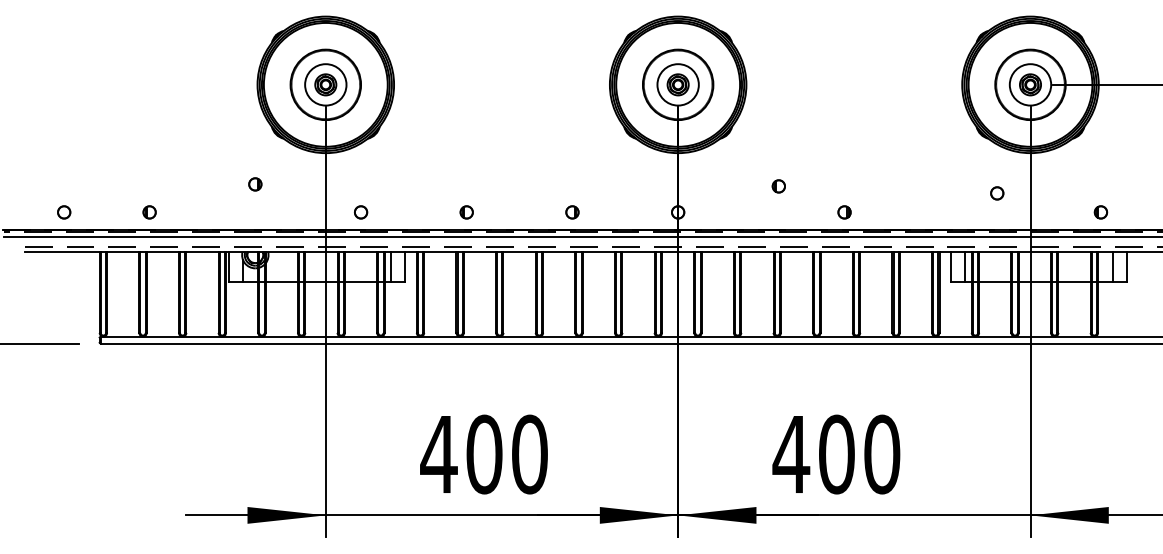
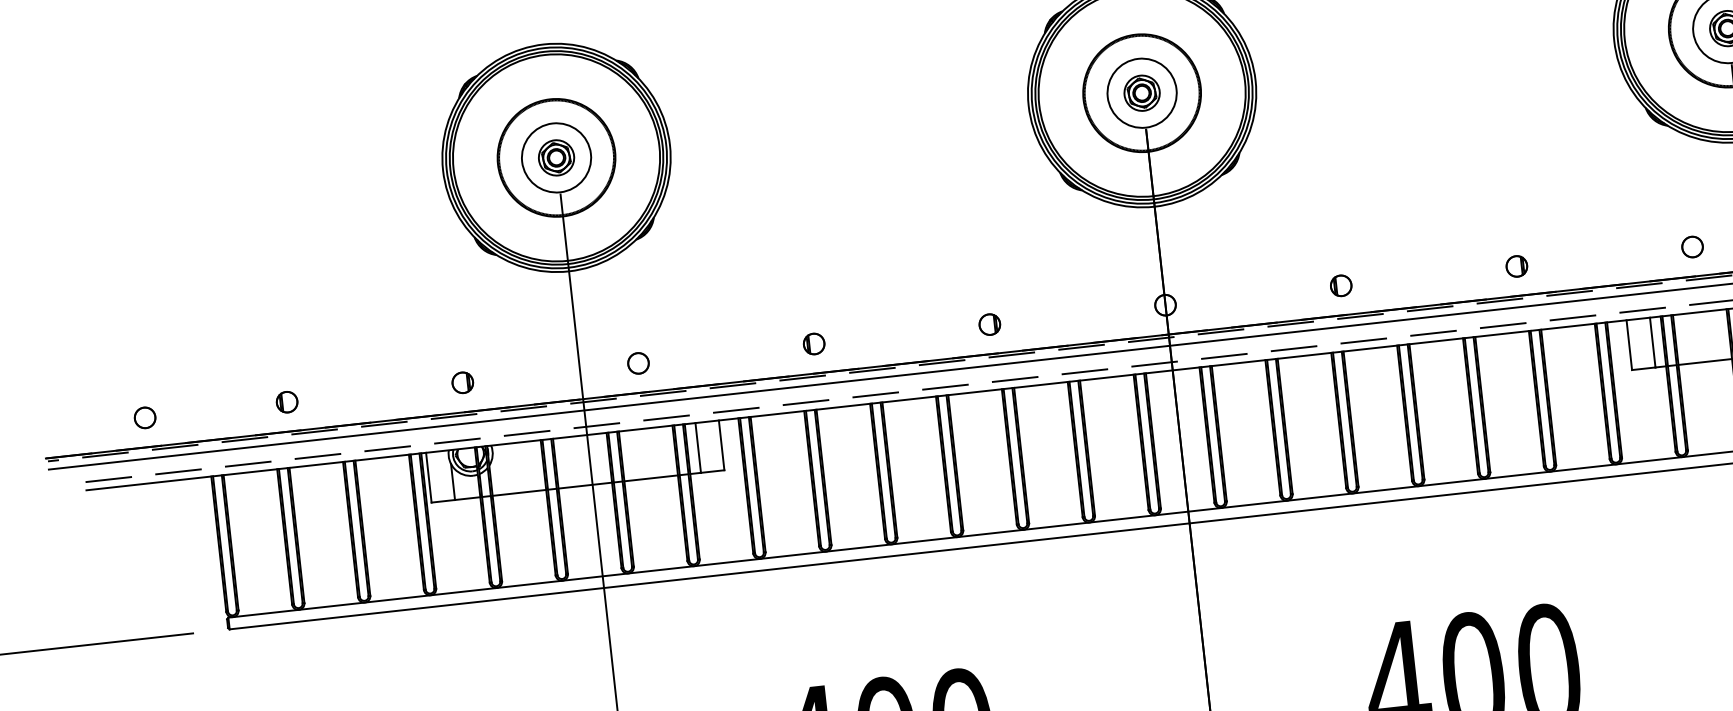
part: (255, 184) -> (463, 382), moved
part: (778, 186) -> (1340, 286), moved
circle: (997, 193) -> (1692, 247), moved
part: (844, 212) -> (1516, 266), moved

